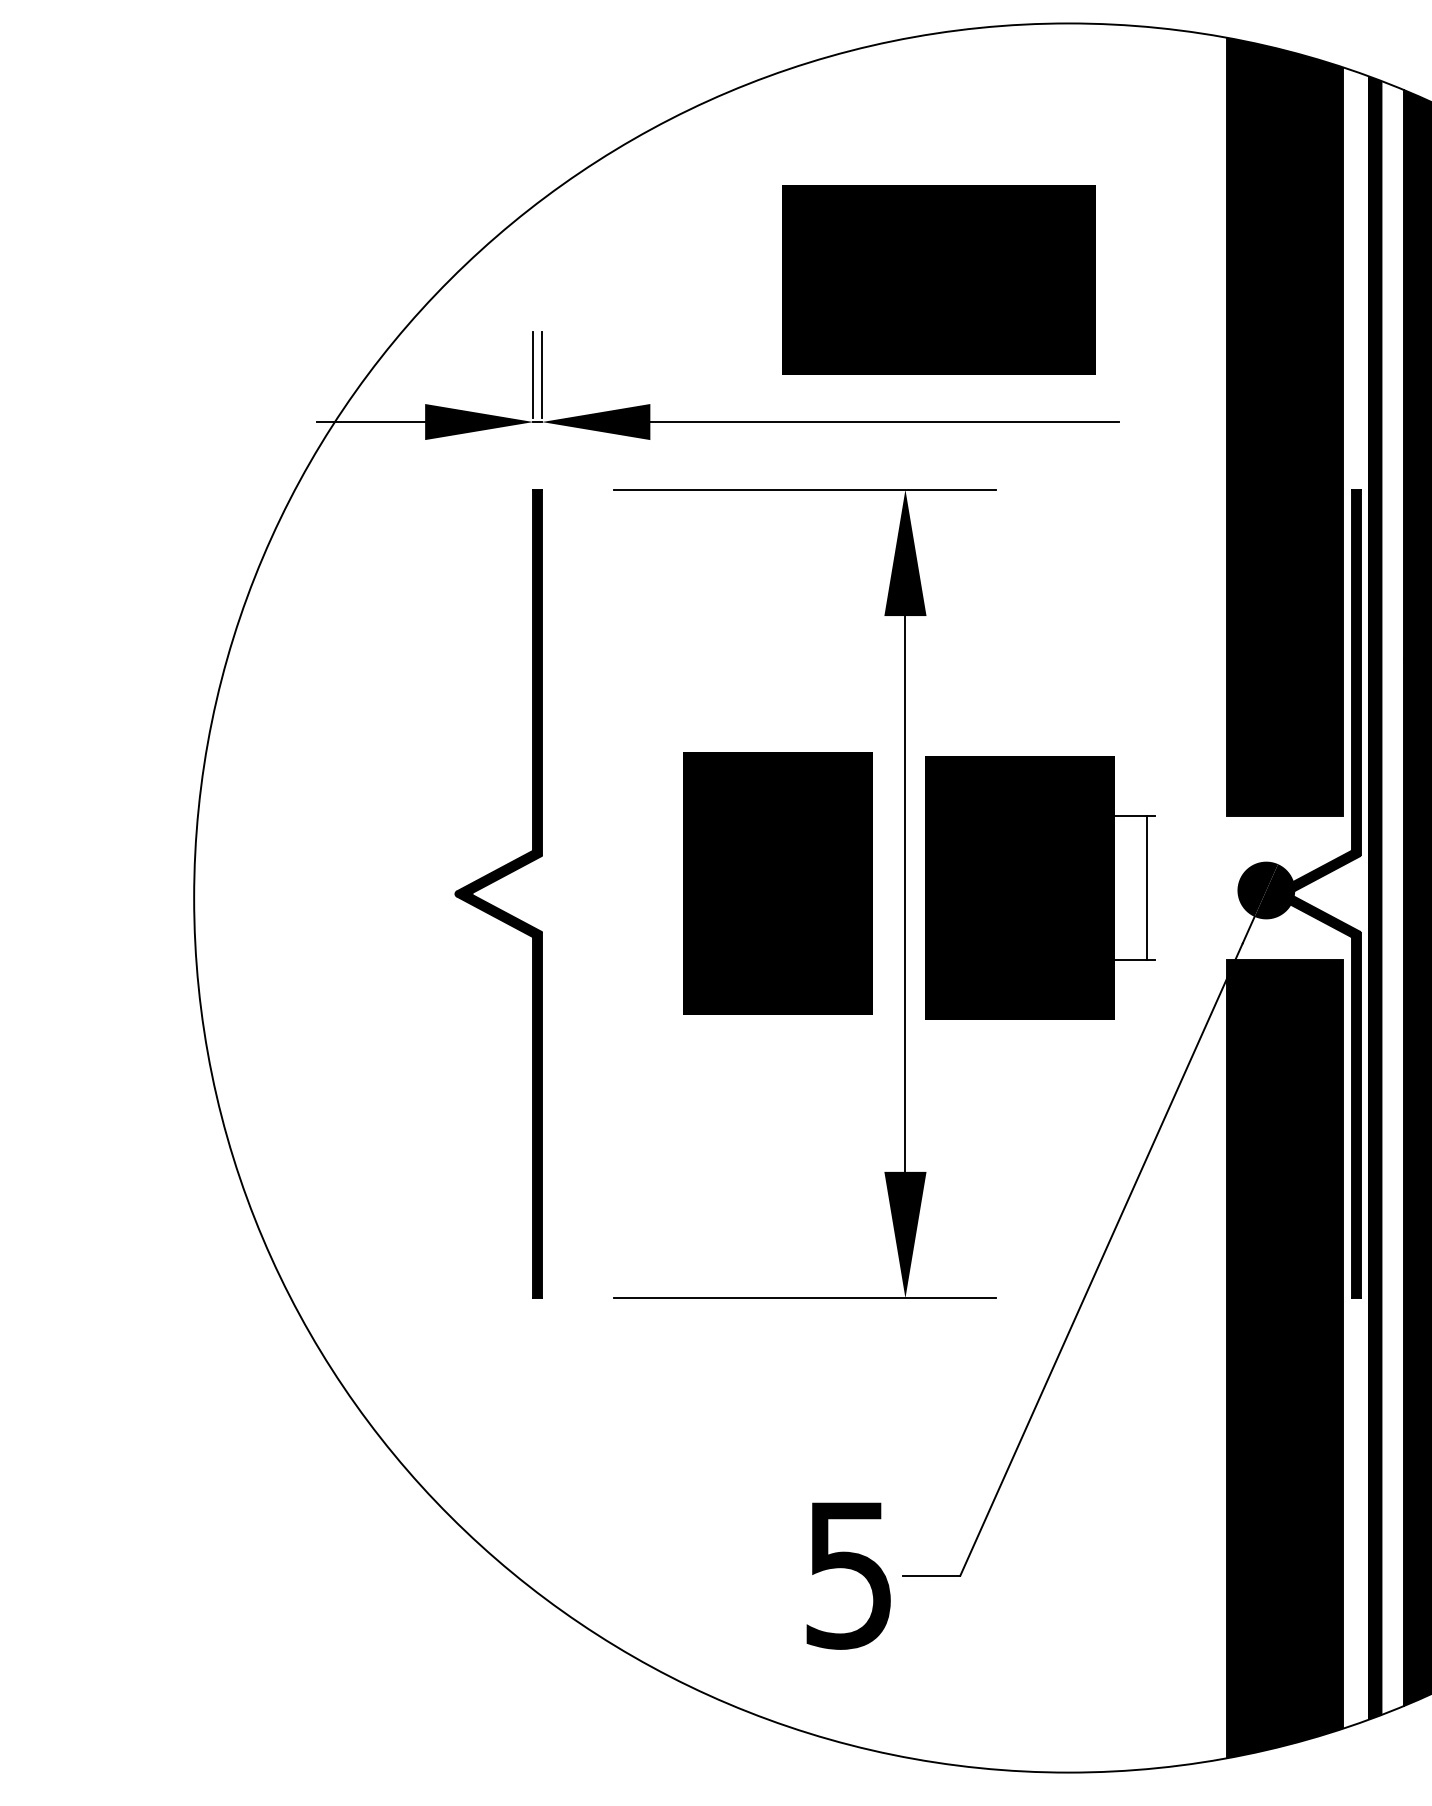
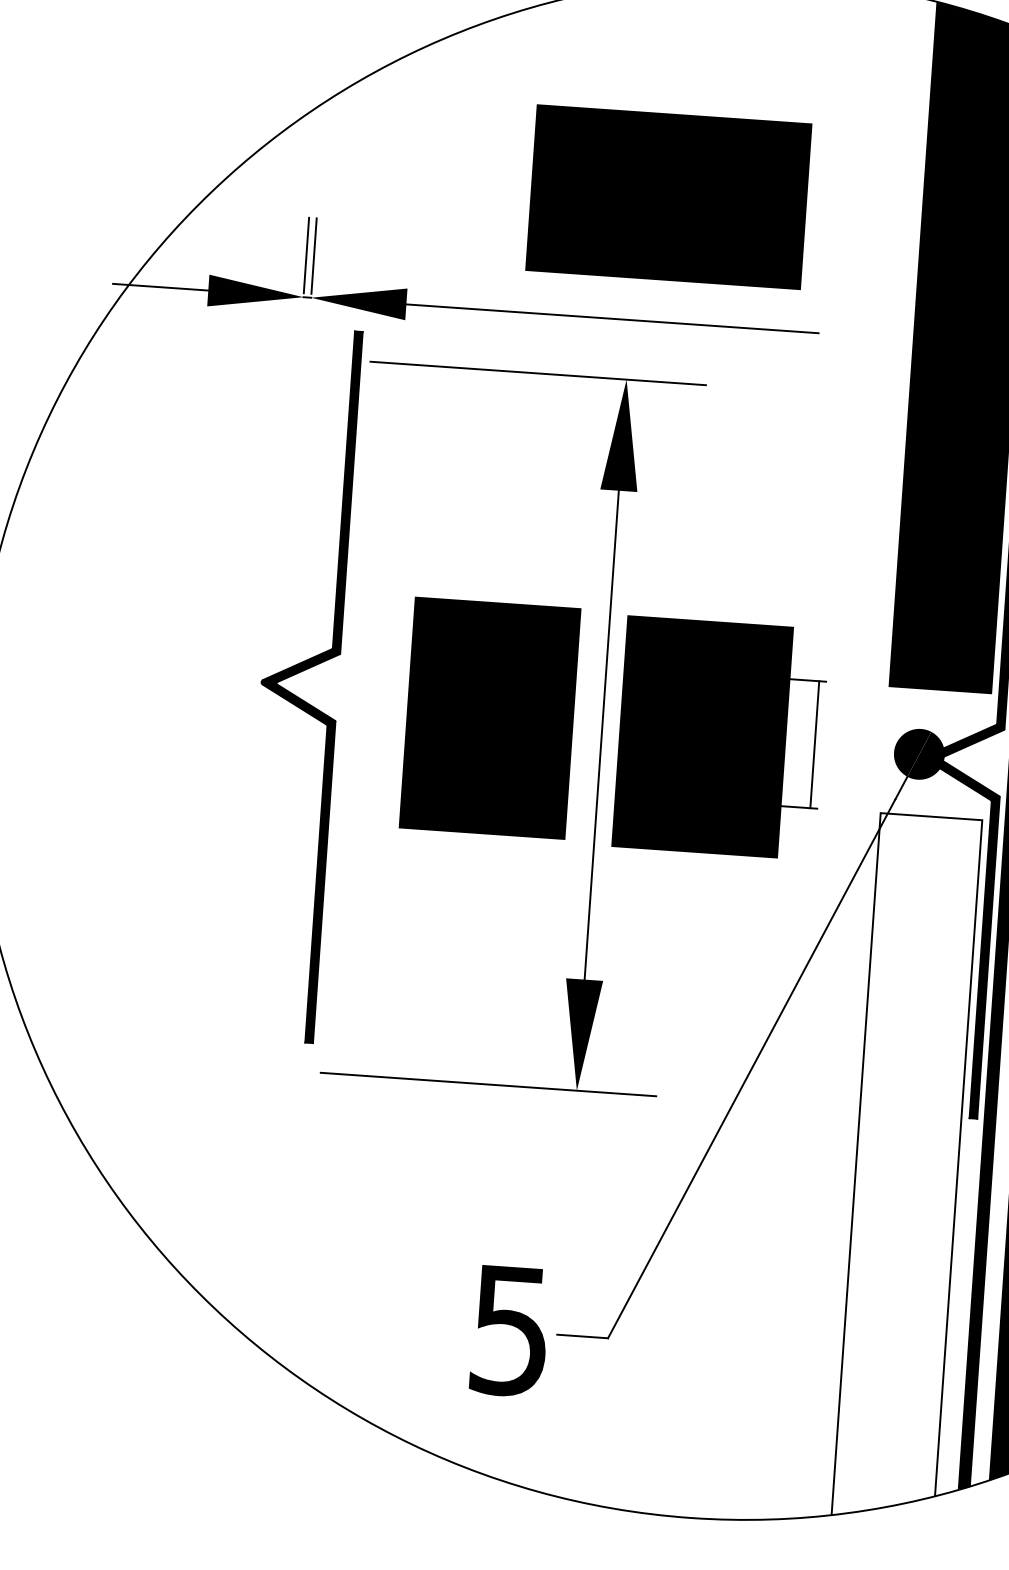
part: (492, 883) -> (294, 675), moved
fill: (1284, 1359) -> (906, 1167), removed

